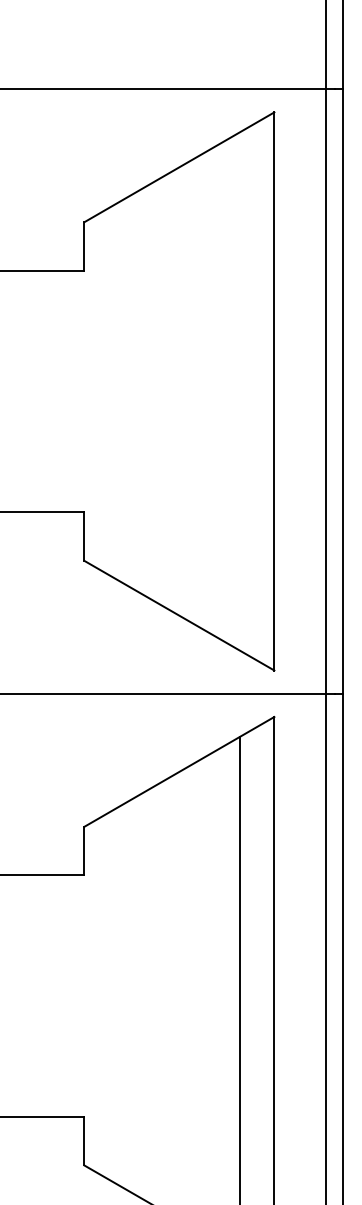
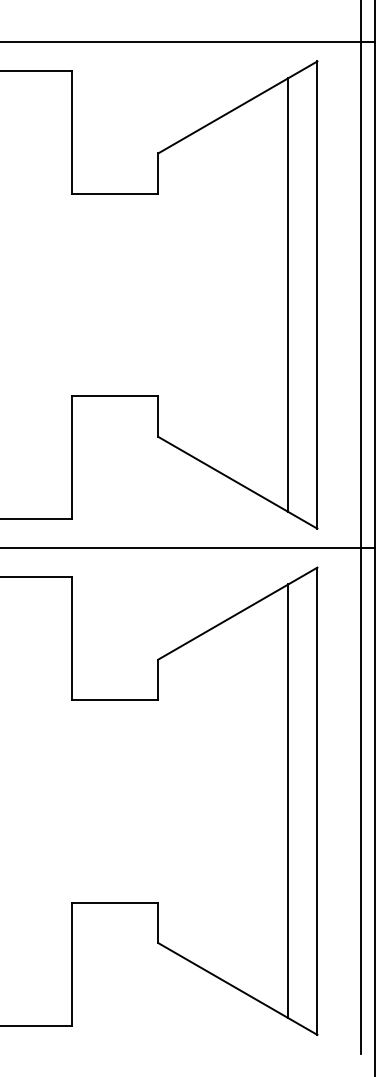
line: (239, 391) -> (288, 295), added

